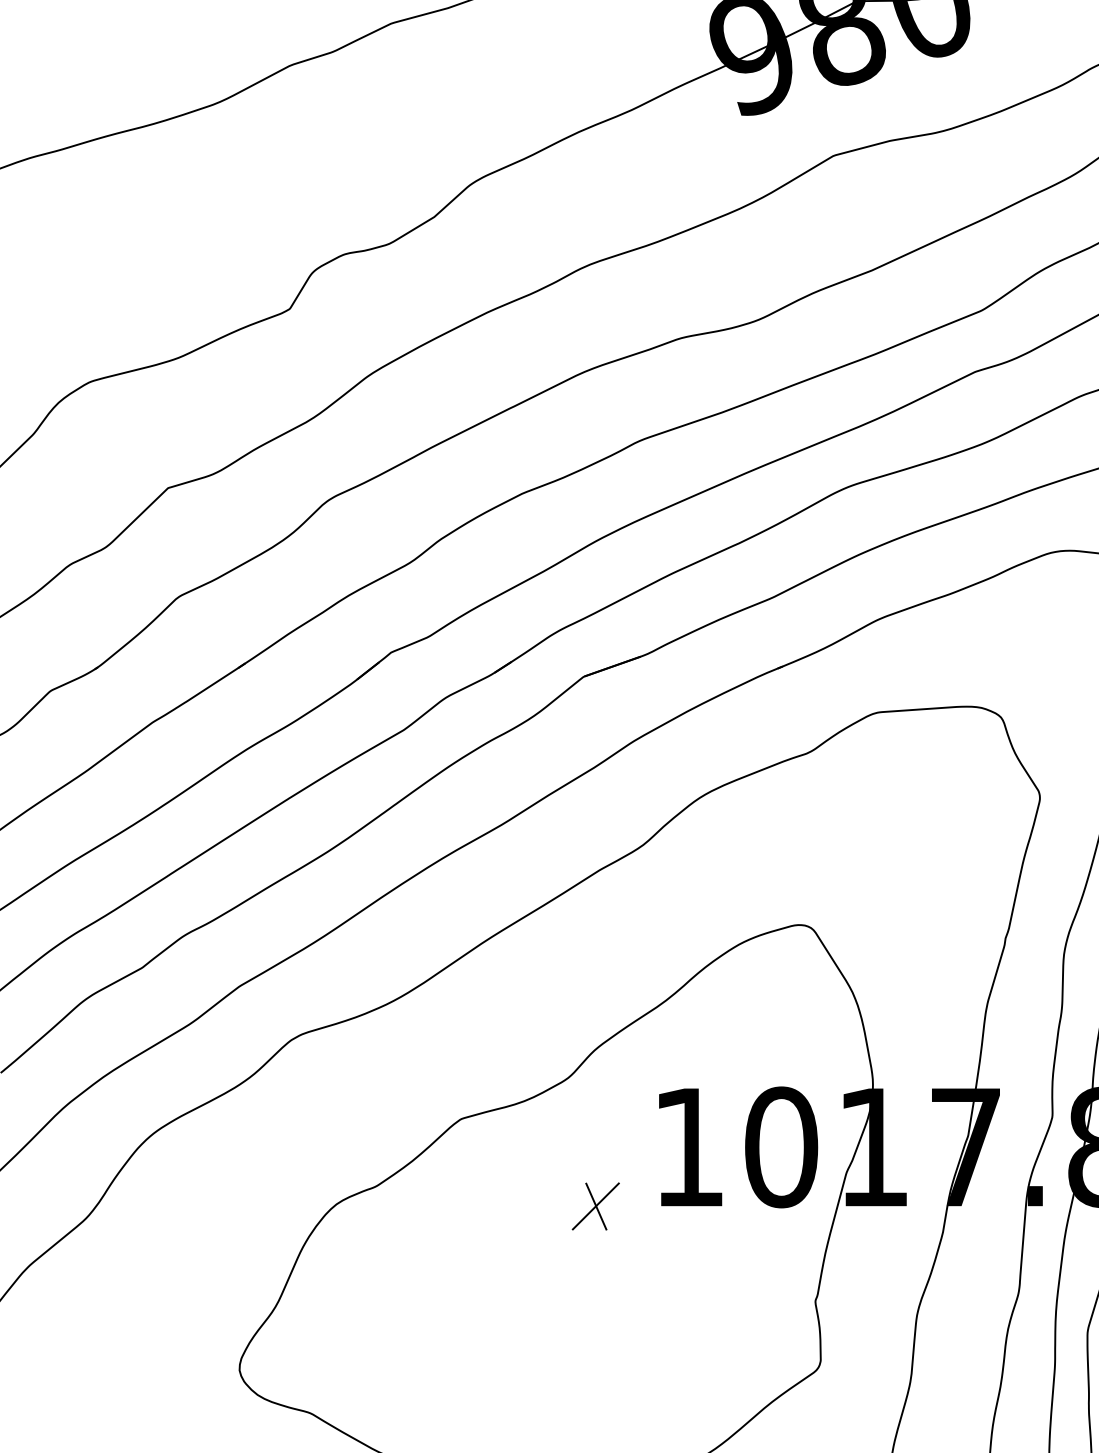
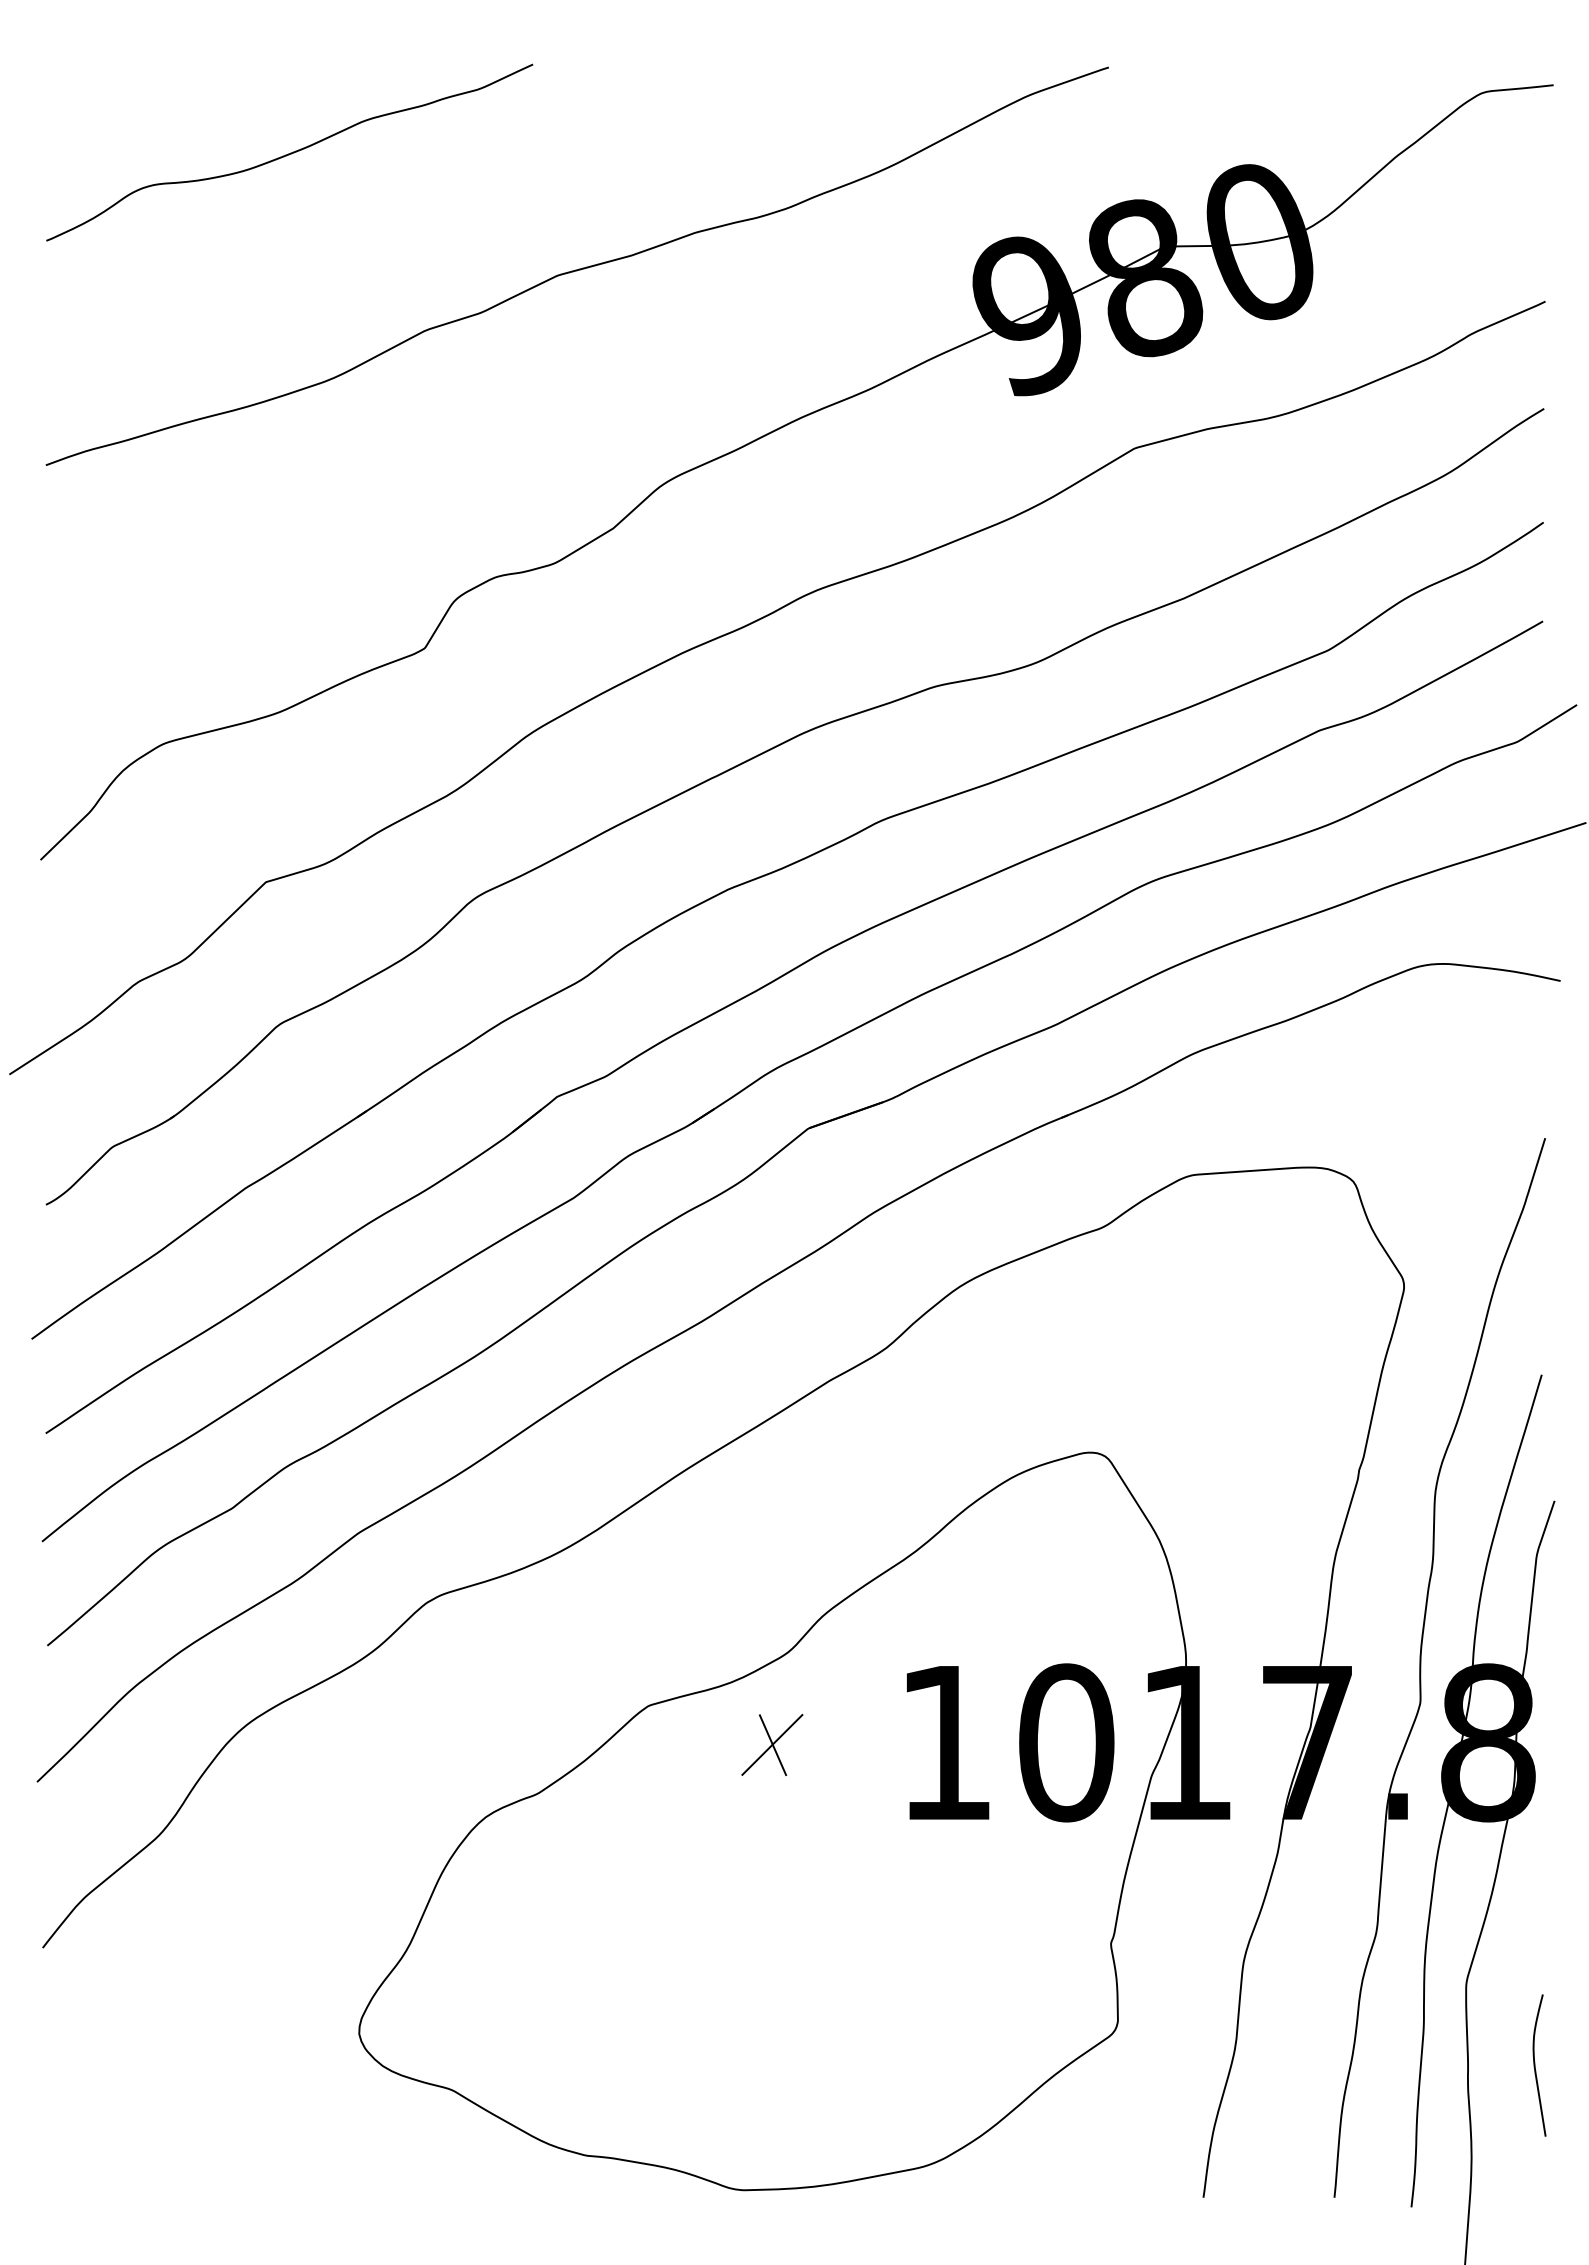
part: (595, 1206) -> (772, 1744), moved

